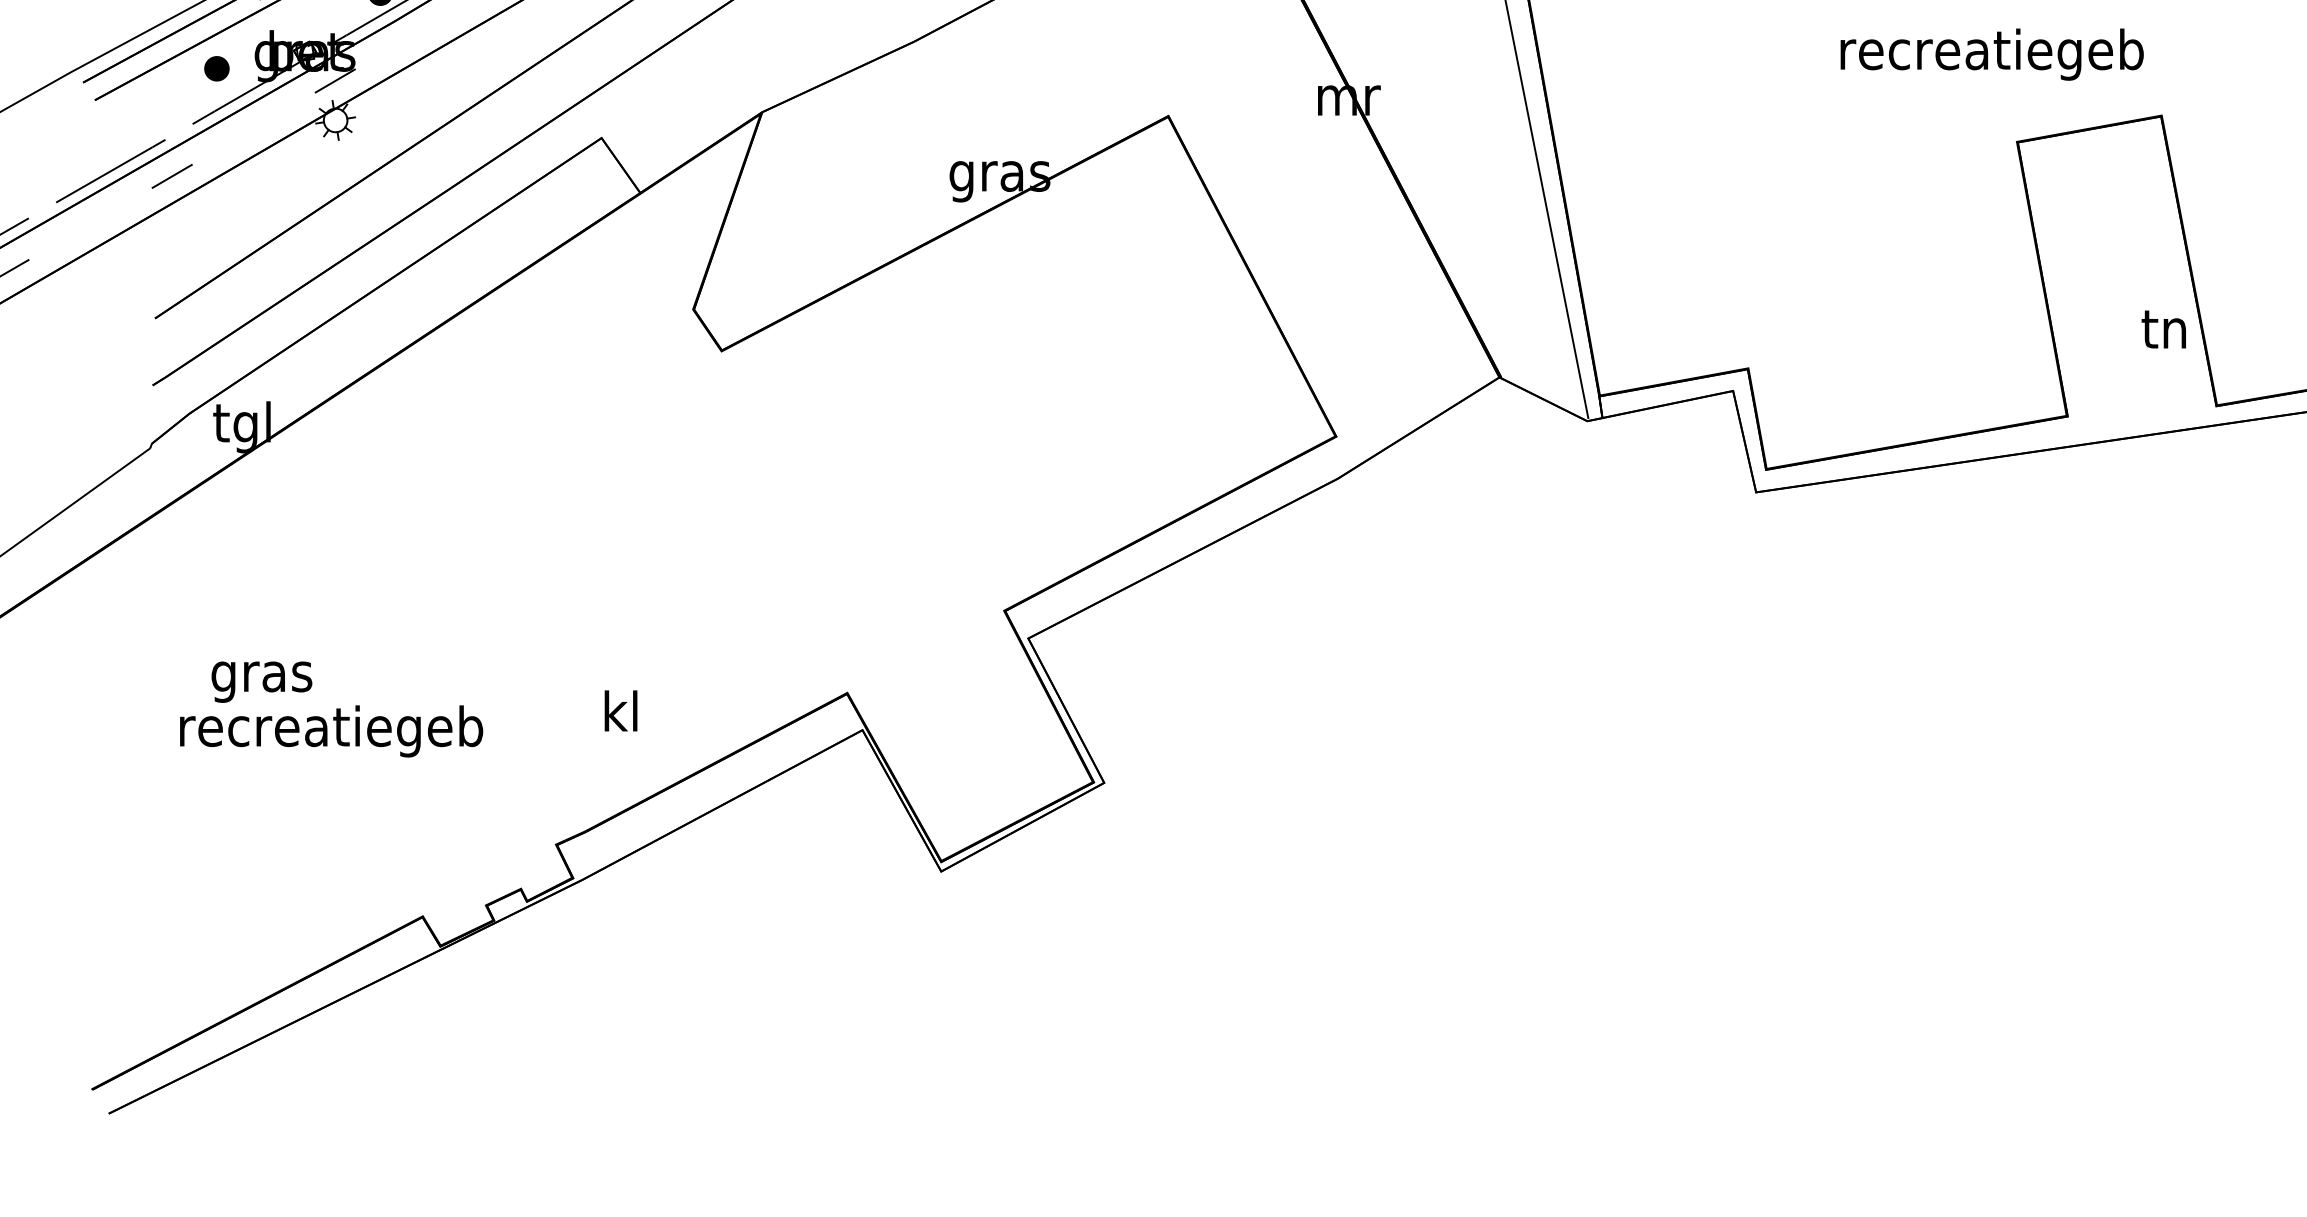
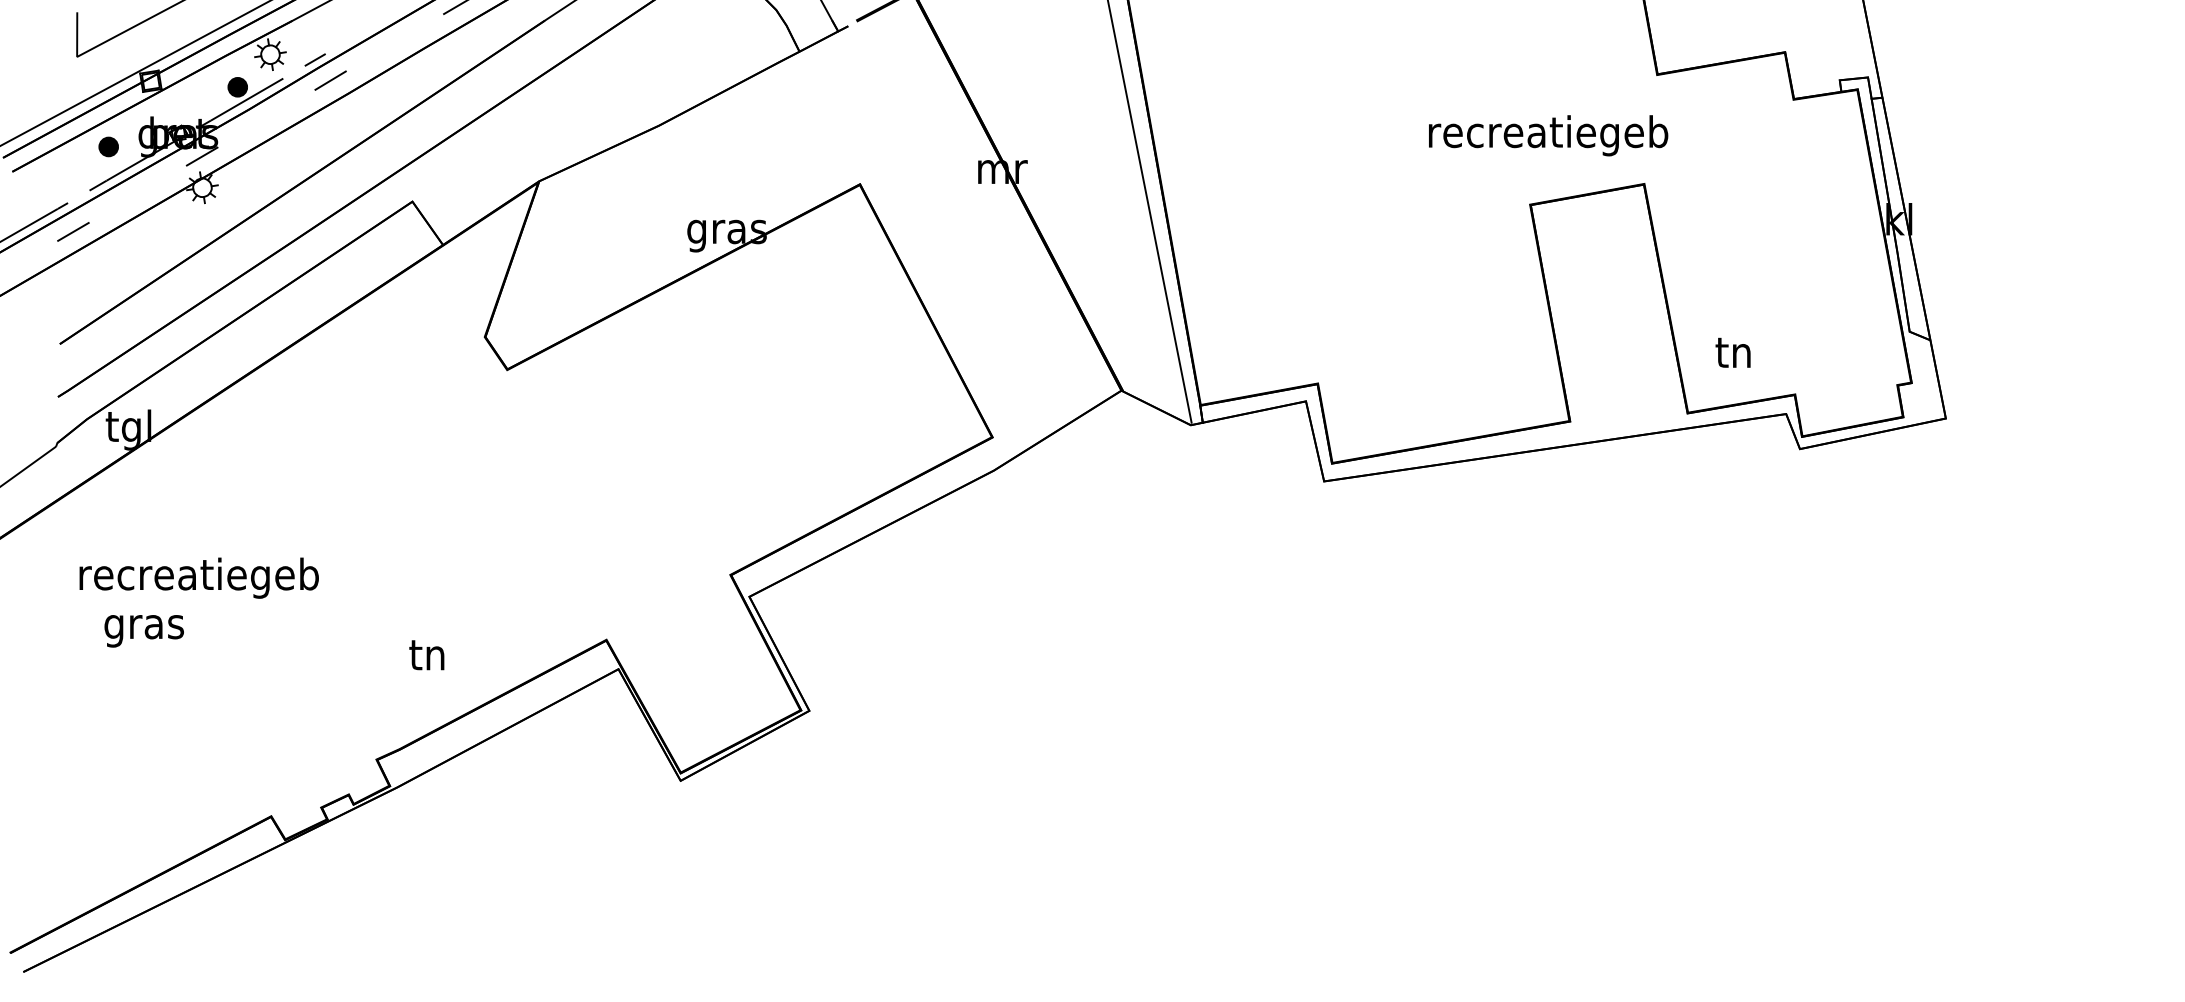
text: (1992, 54) -> (1548, 135), moved
text: (2163, 329) -> (1732, 352), moved
text: (619, 710) -> (426, 653), kl -> tn
text: (330, 730) -> (198, 577), moved

